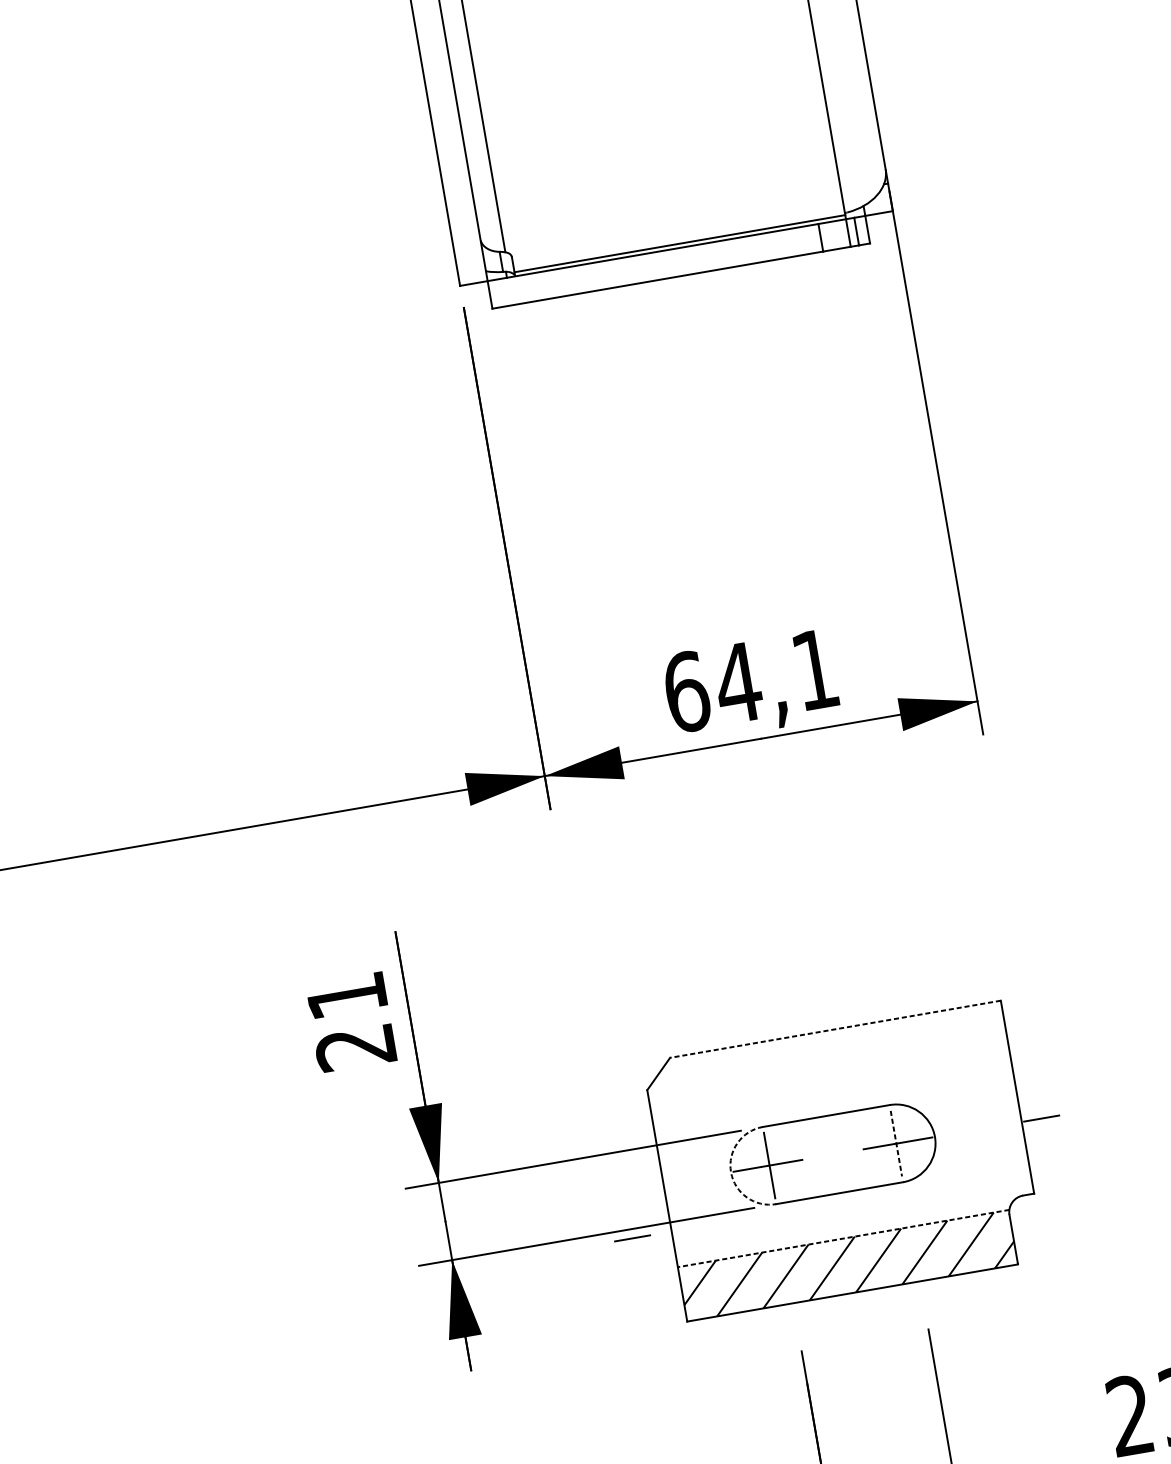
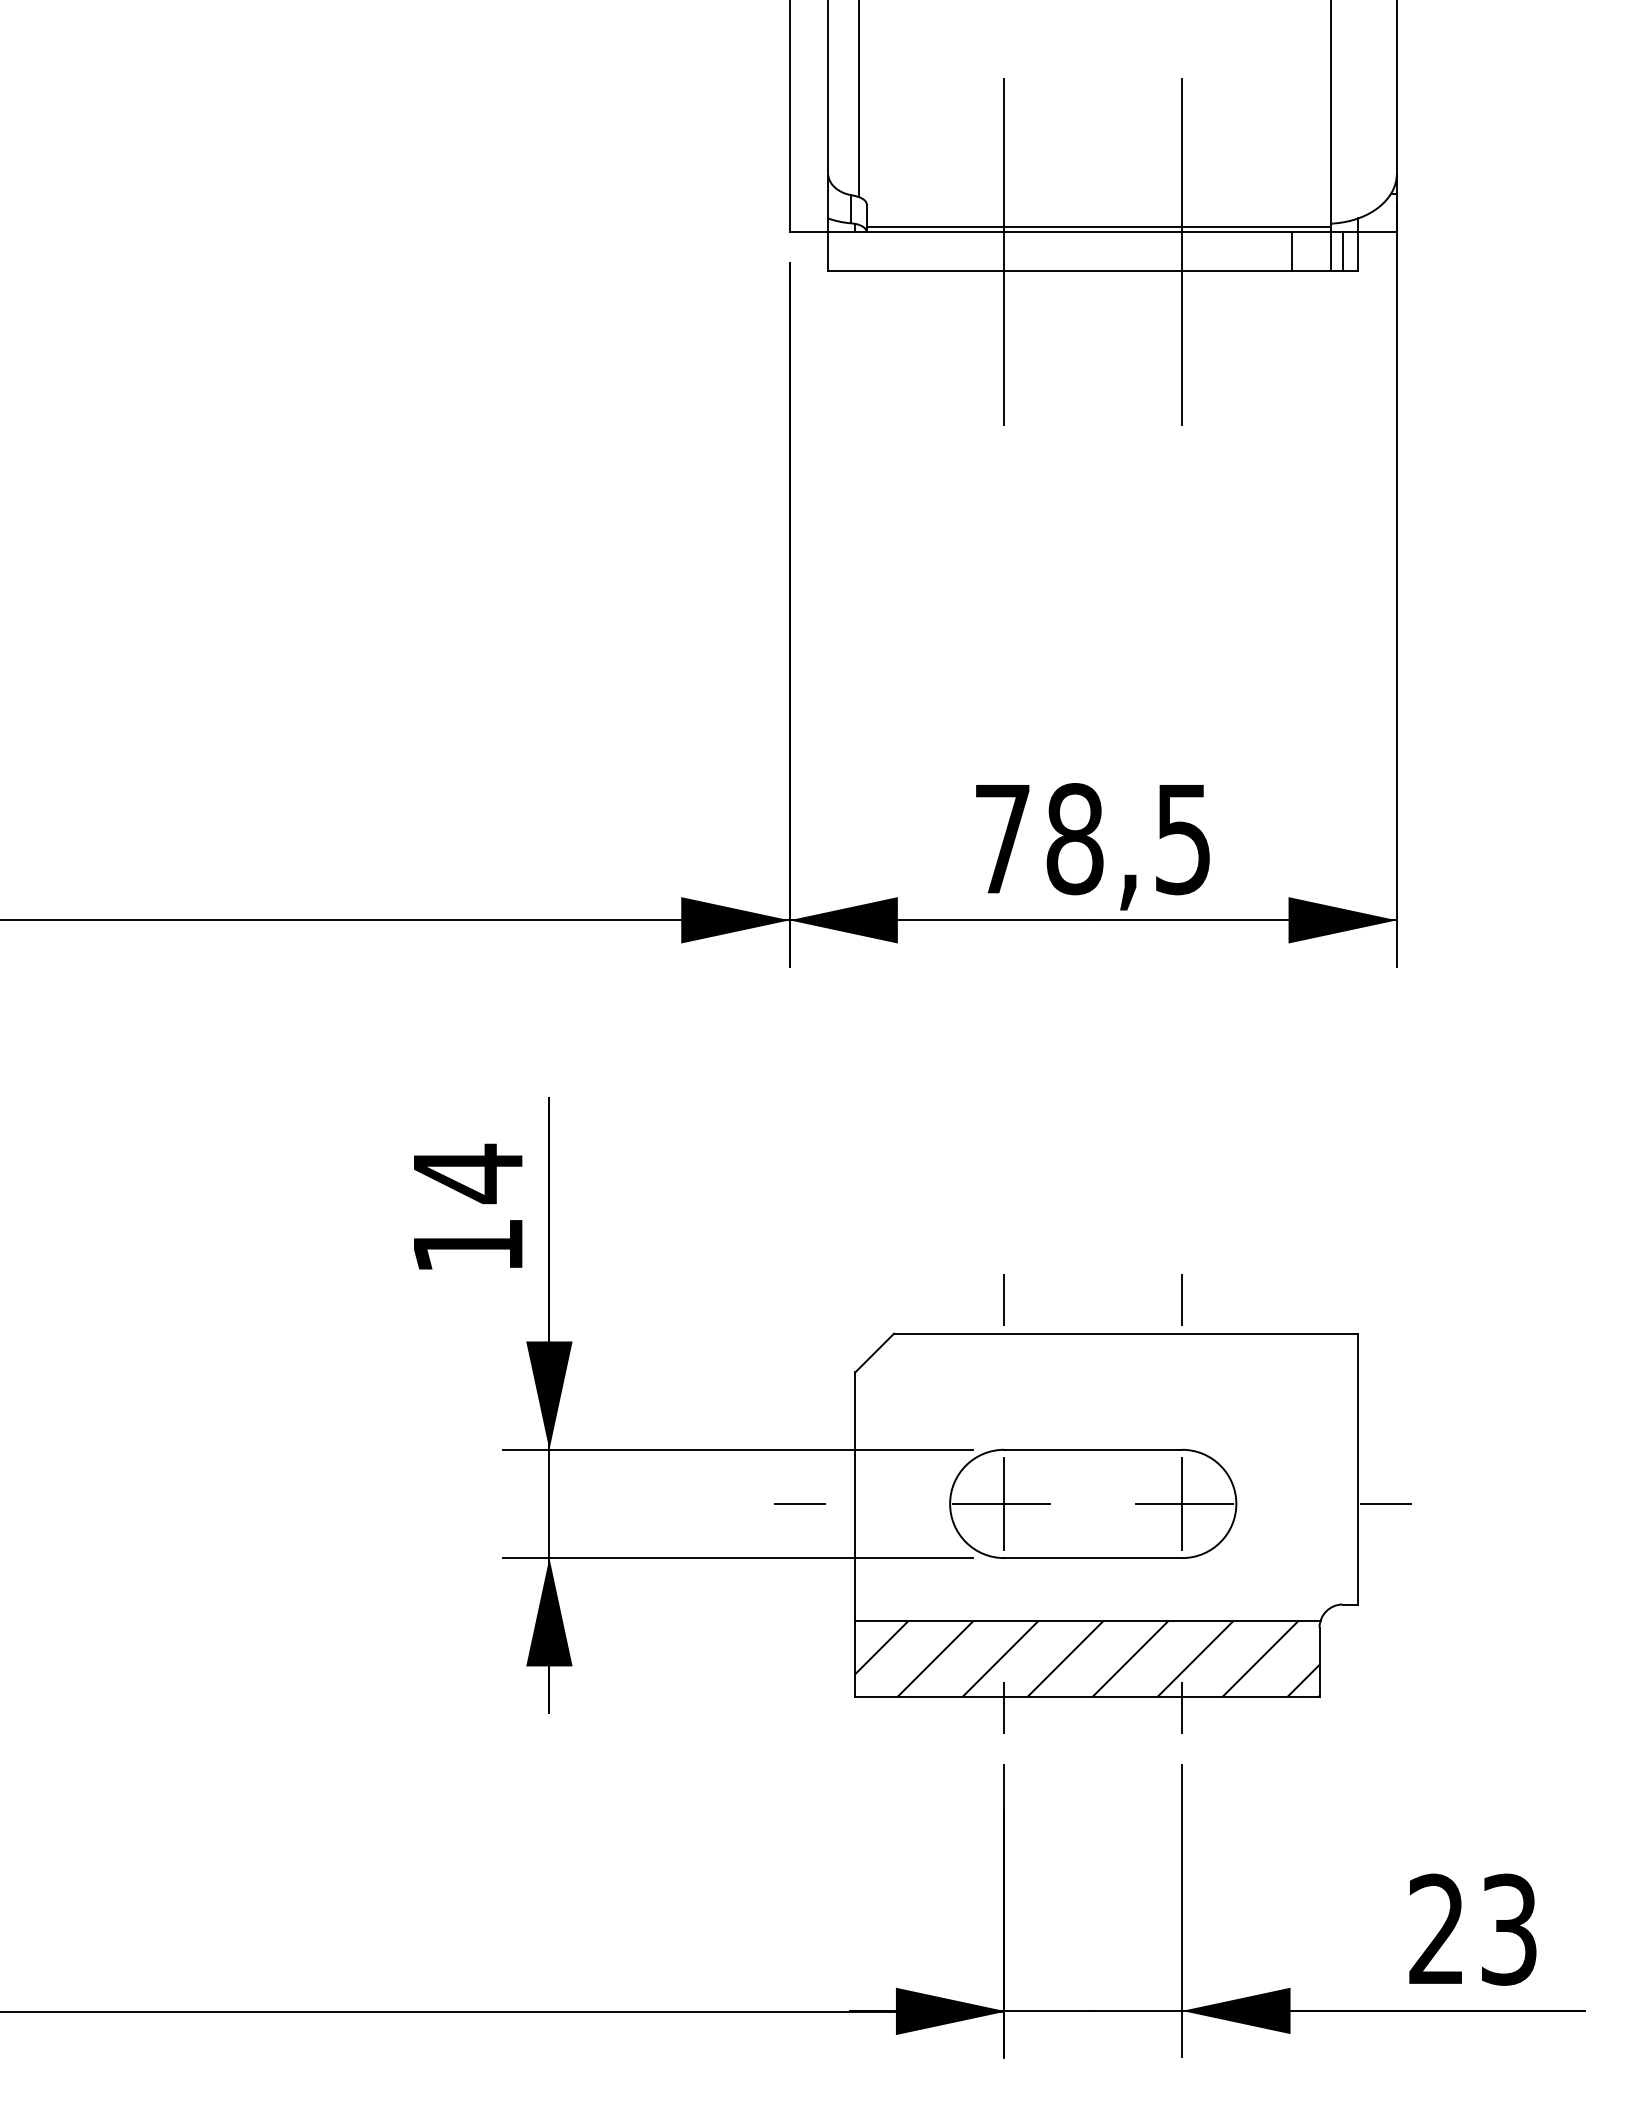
line: (742, 251) -> (1182, 251), added
line: (615, 273) -> (1004, 251), added
text: (749, 681) -> (1091, 839), 64,1 -> 78,5
line: (870, 998) -> (1181, 1299), added
line: (743, 1019) -> (1003, 1299), added
text: (350, 1021) -> (467, 1208), 21 -> 14
line: (835, 1029) -> (1125, 1333), dashed -> solid
line: (896, 1143) -> (1182, 1503), dashed -> solid
arc: (731, 1171) -> (950, 1503), dashed -> solid
line: (631, 1238) -> (799, 1503), moved
line: (843, 1238) -> (1087, 1620), dashed -> solid
line: (921, 1288) -> (1182, 1707), added
line: (794, 1310) -> (1004, 1707), added

